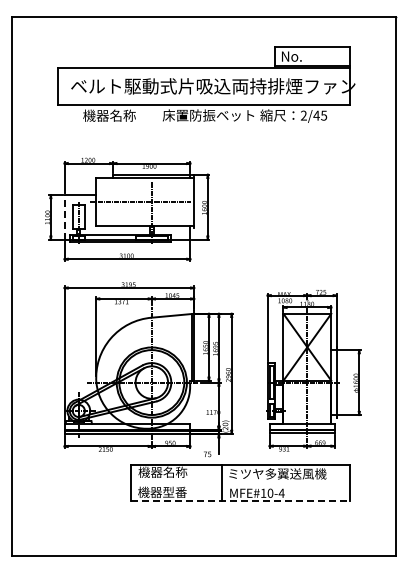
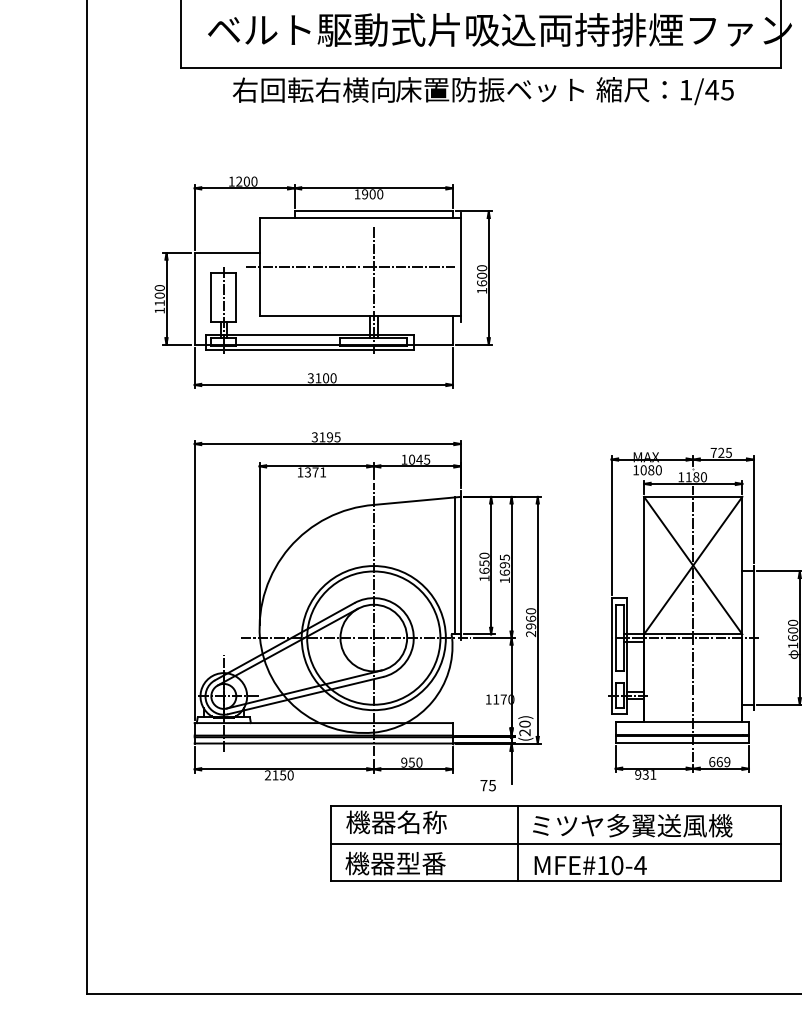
text: (122, 115) -> (313, 89), 機器名称 -> 右回転右横向
text: (303, 115) -> (685, 89), 2/45 -> 1/45
line: (64, 216) -> (194, 297), dashed -> solid
line: (240, 482) -> (555, 843), added
line: (240, 501) -> (555, 882), dashed -> solid

